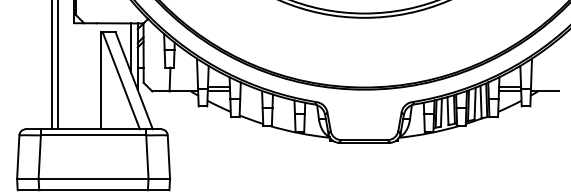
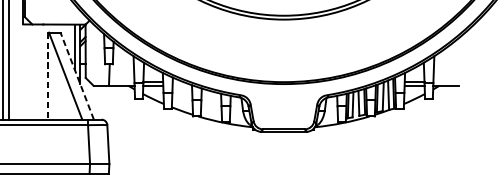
line: (134, 80) -> (77, 75), solid -> dashed
line: (101, 81) -> (47, 76), solid -> dashed

